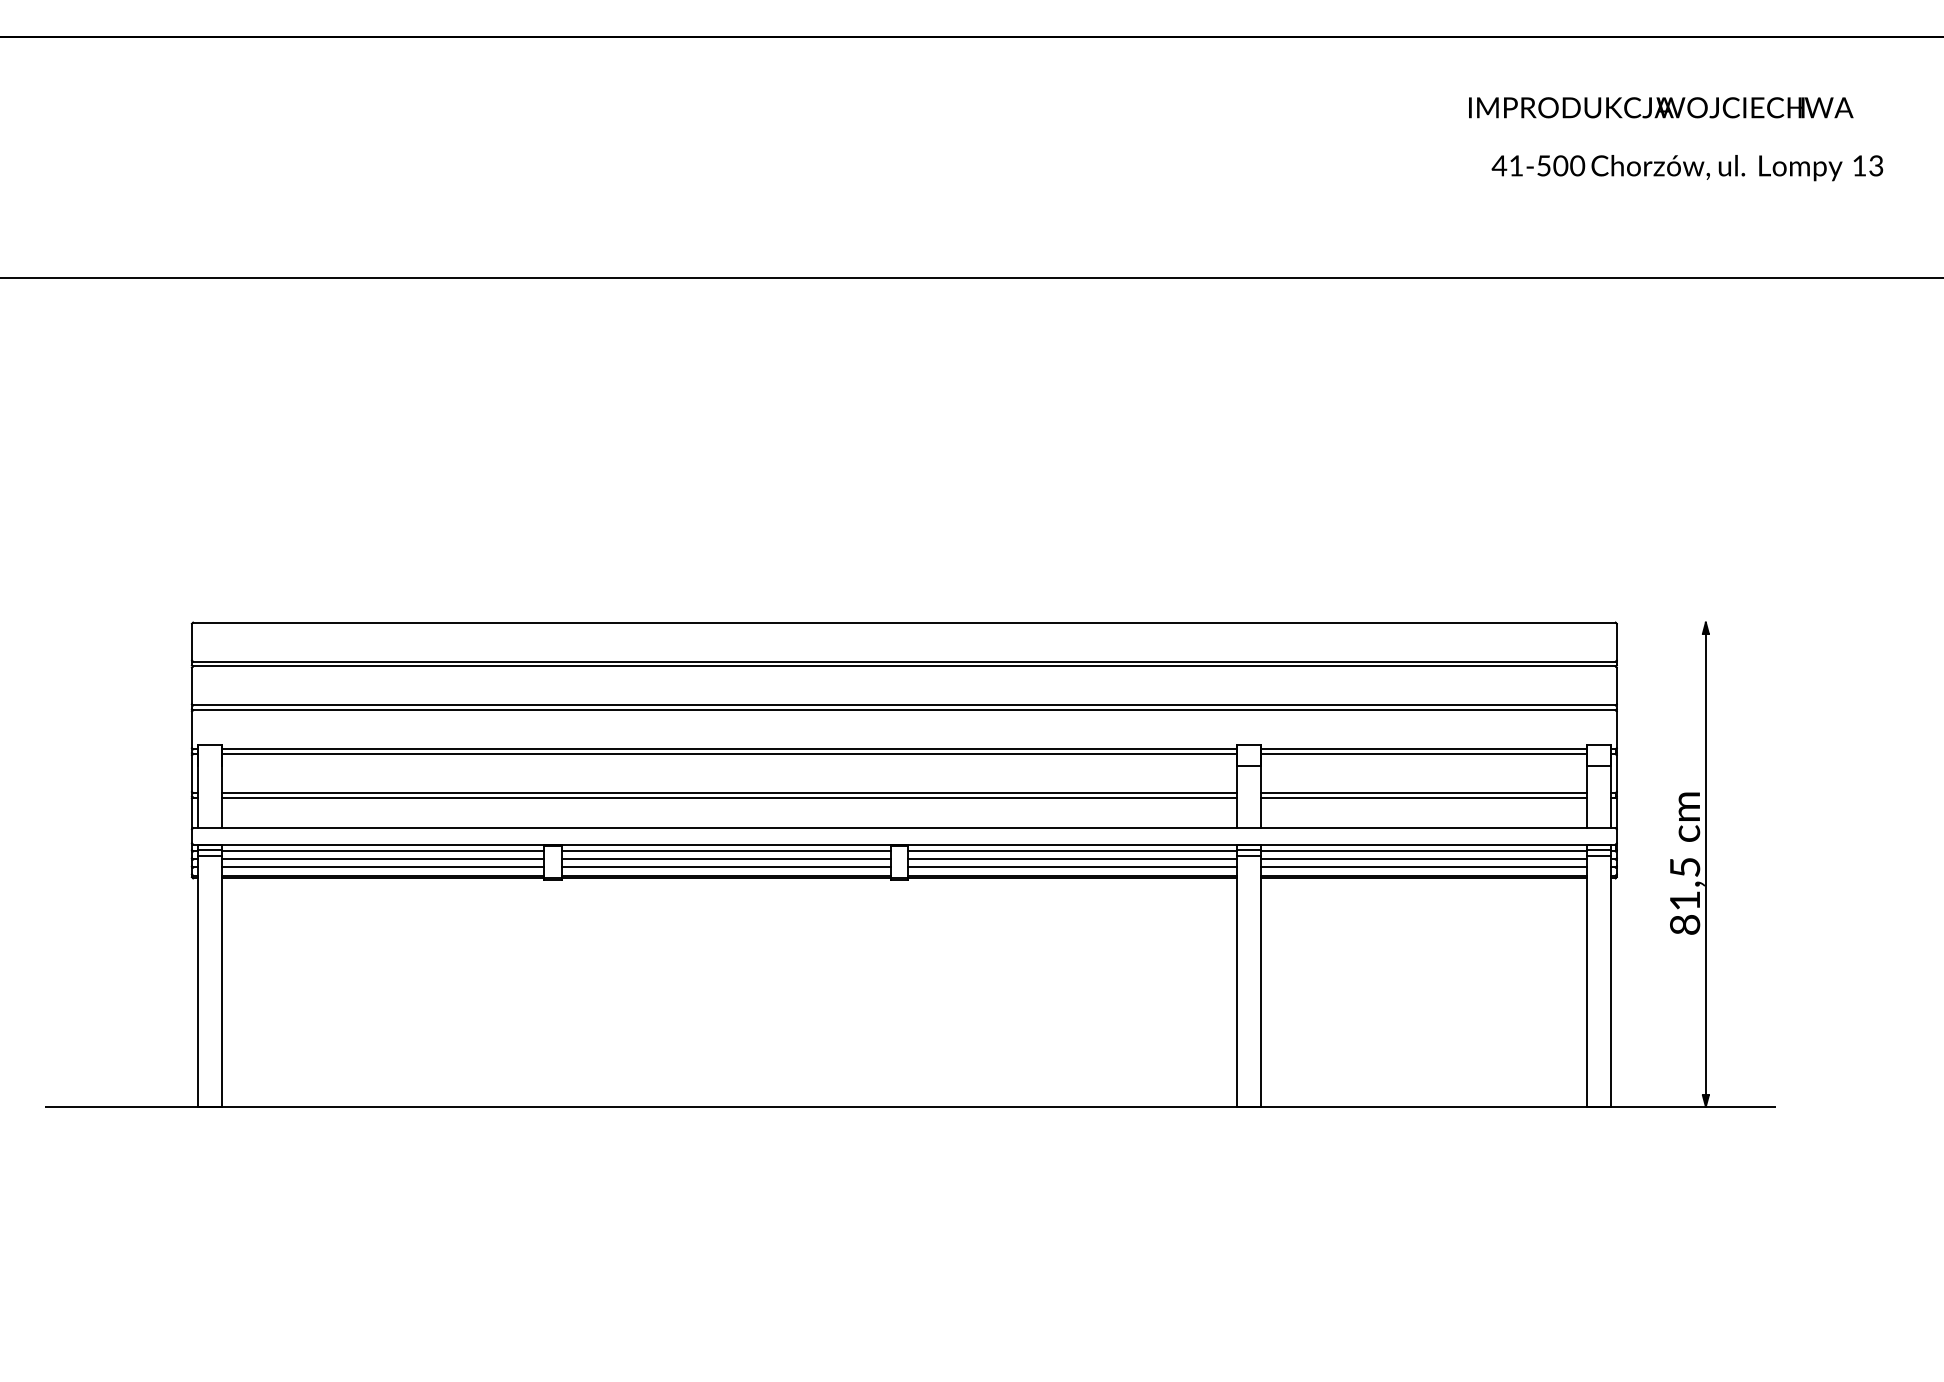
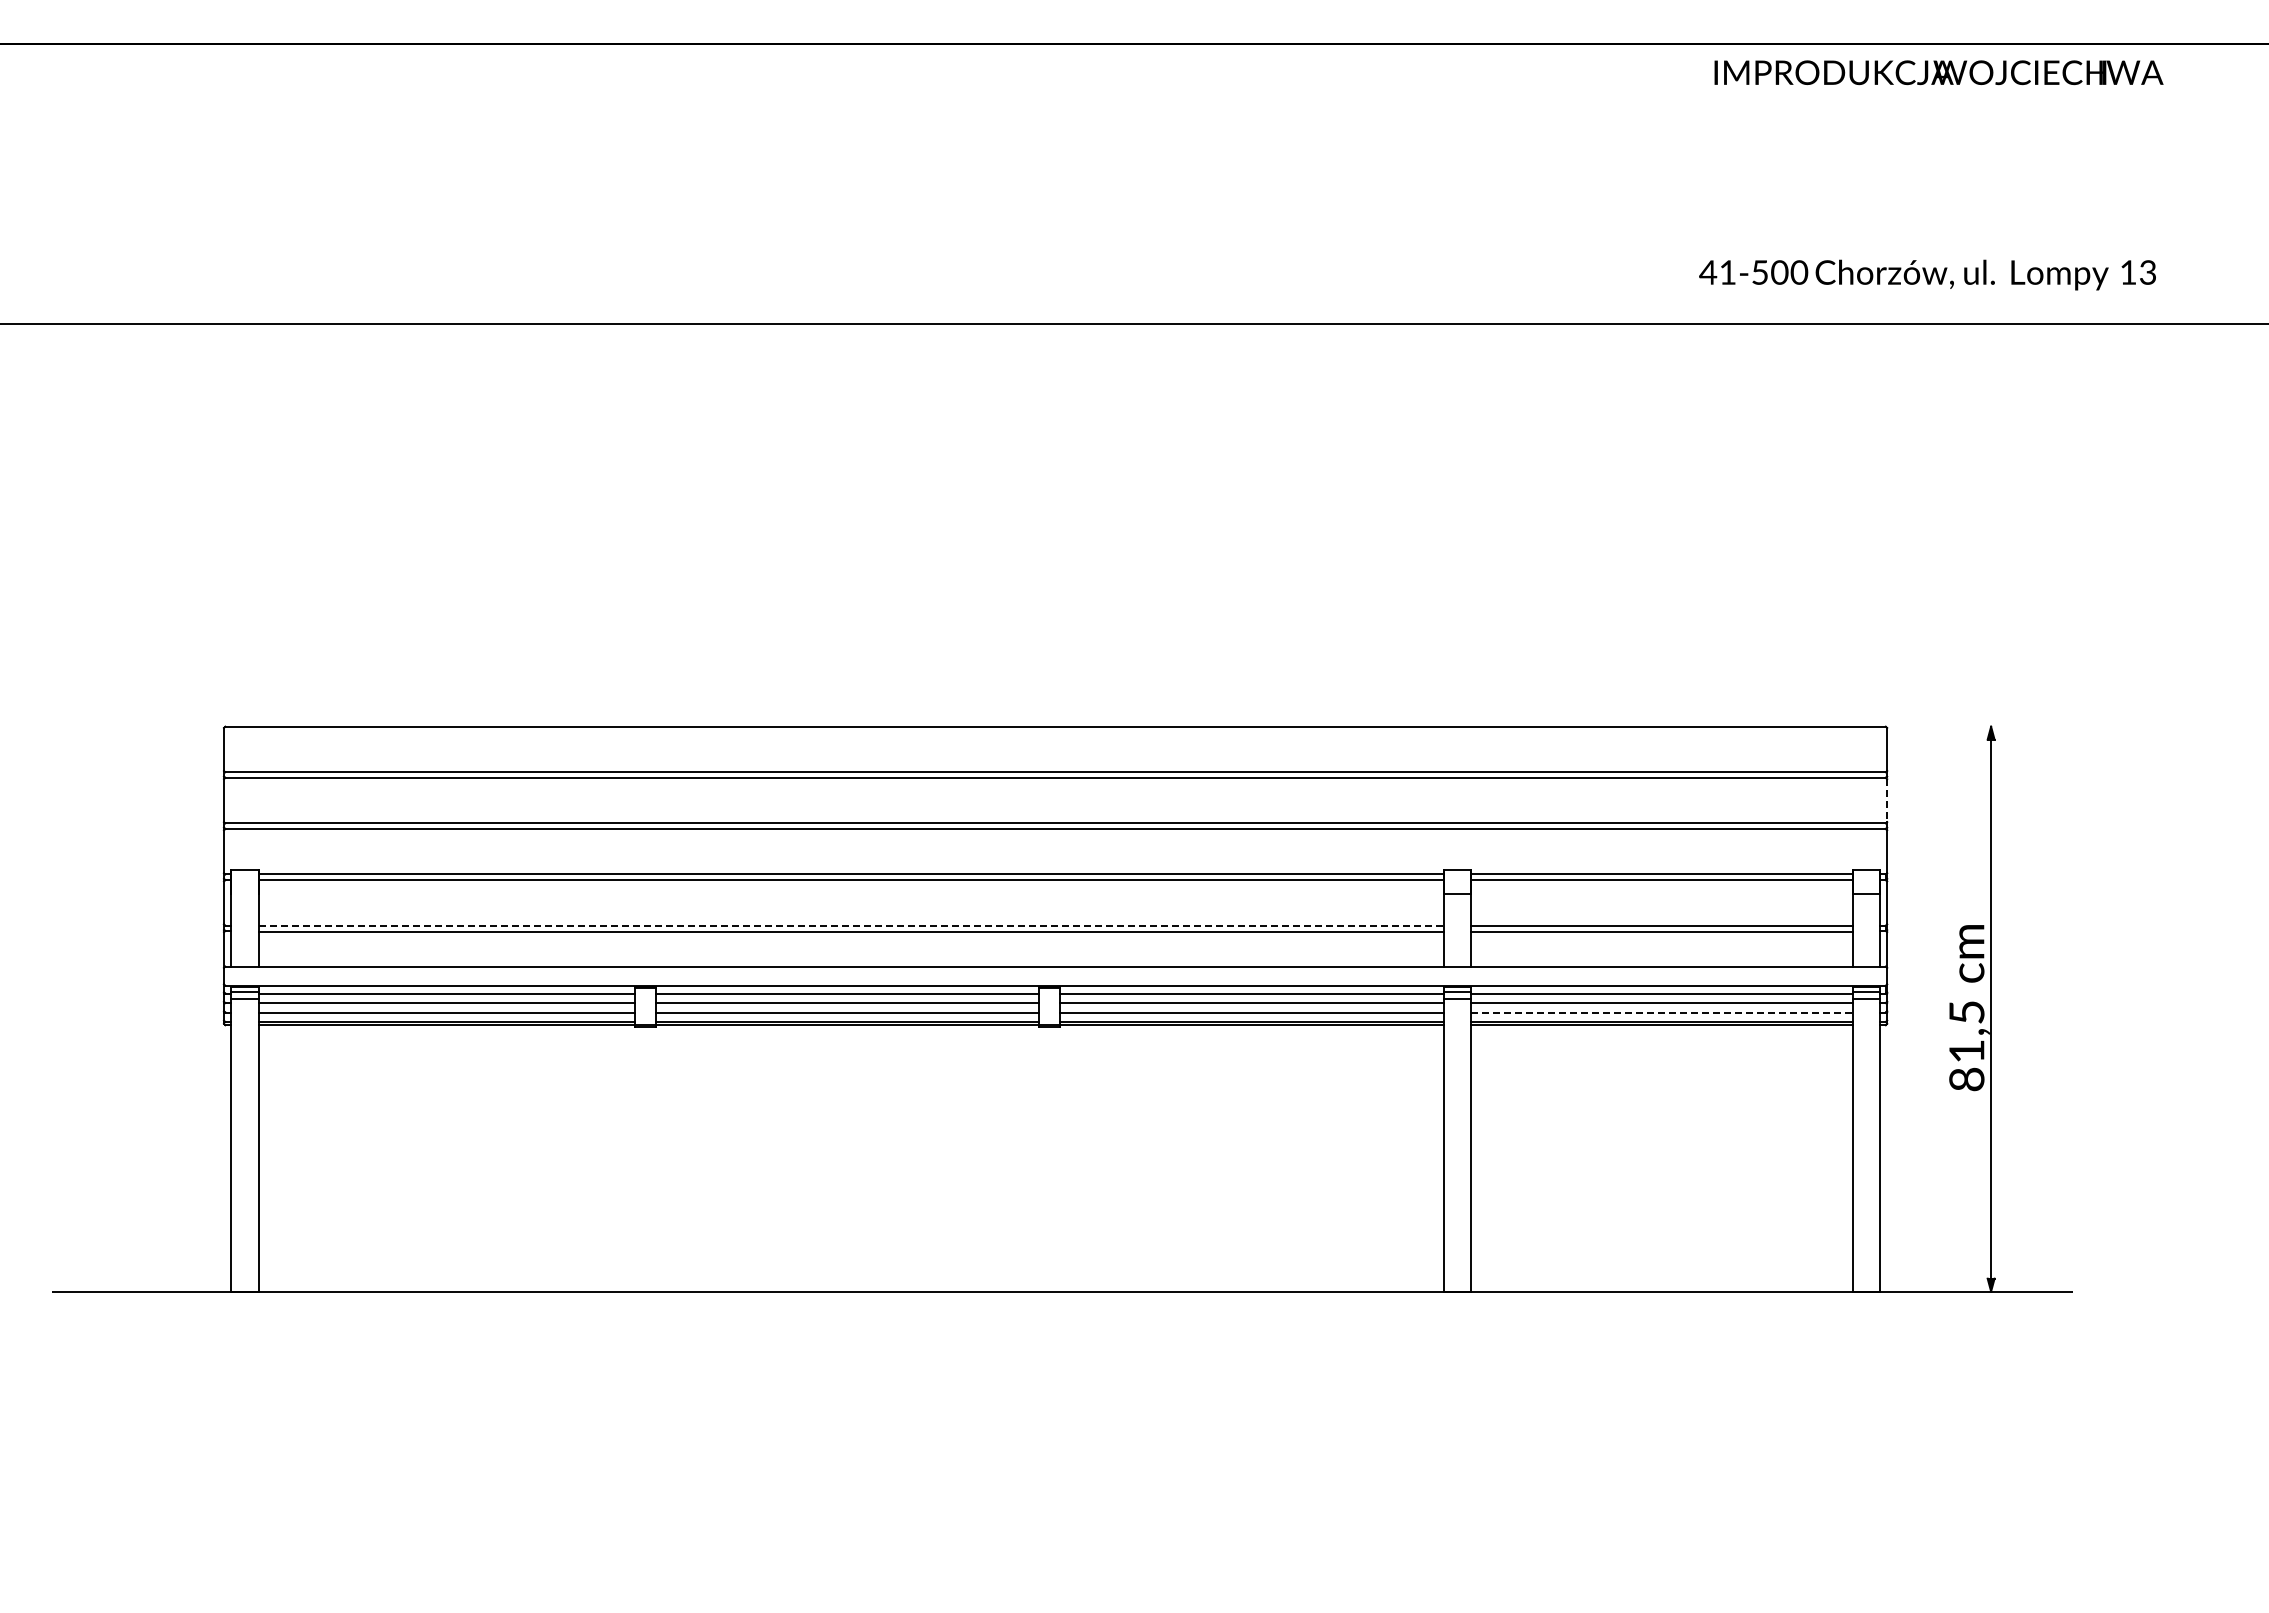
text: (1660, 107) -> (1938, 72), moved
text: (1687, 167) -> (1927, 274), moved
line: (1617, 686) -> (1887, 801), solid -> dashed
line: (729, 792) -> (851, 925), solid -> dashed
line: (1423, 867) -> (1661, 1012), solid -> dashed

